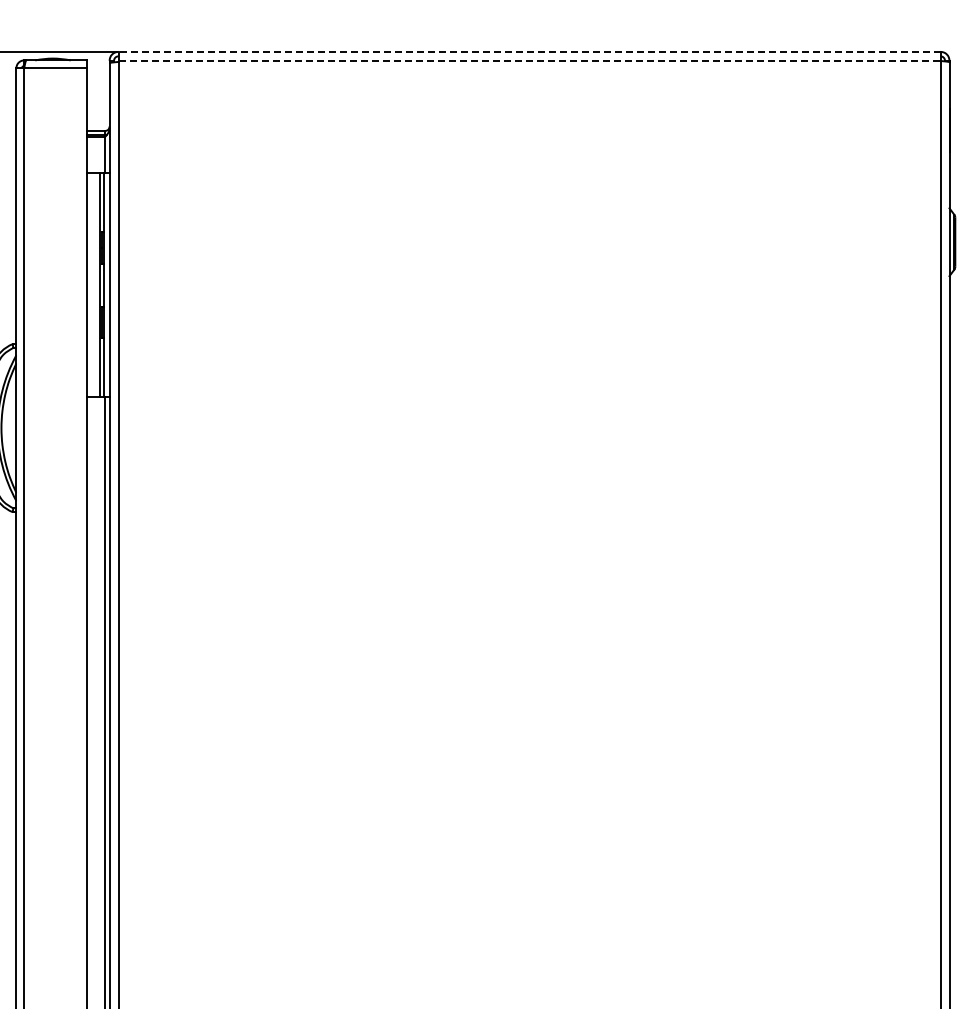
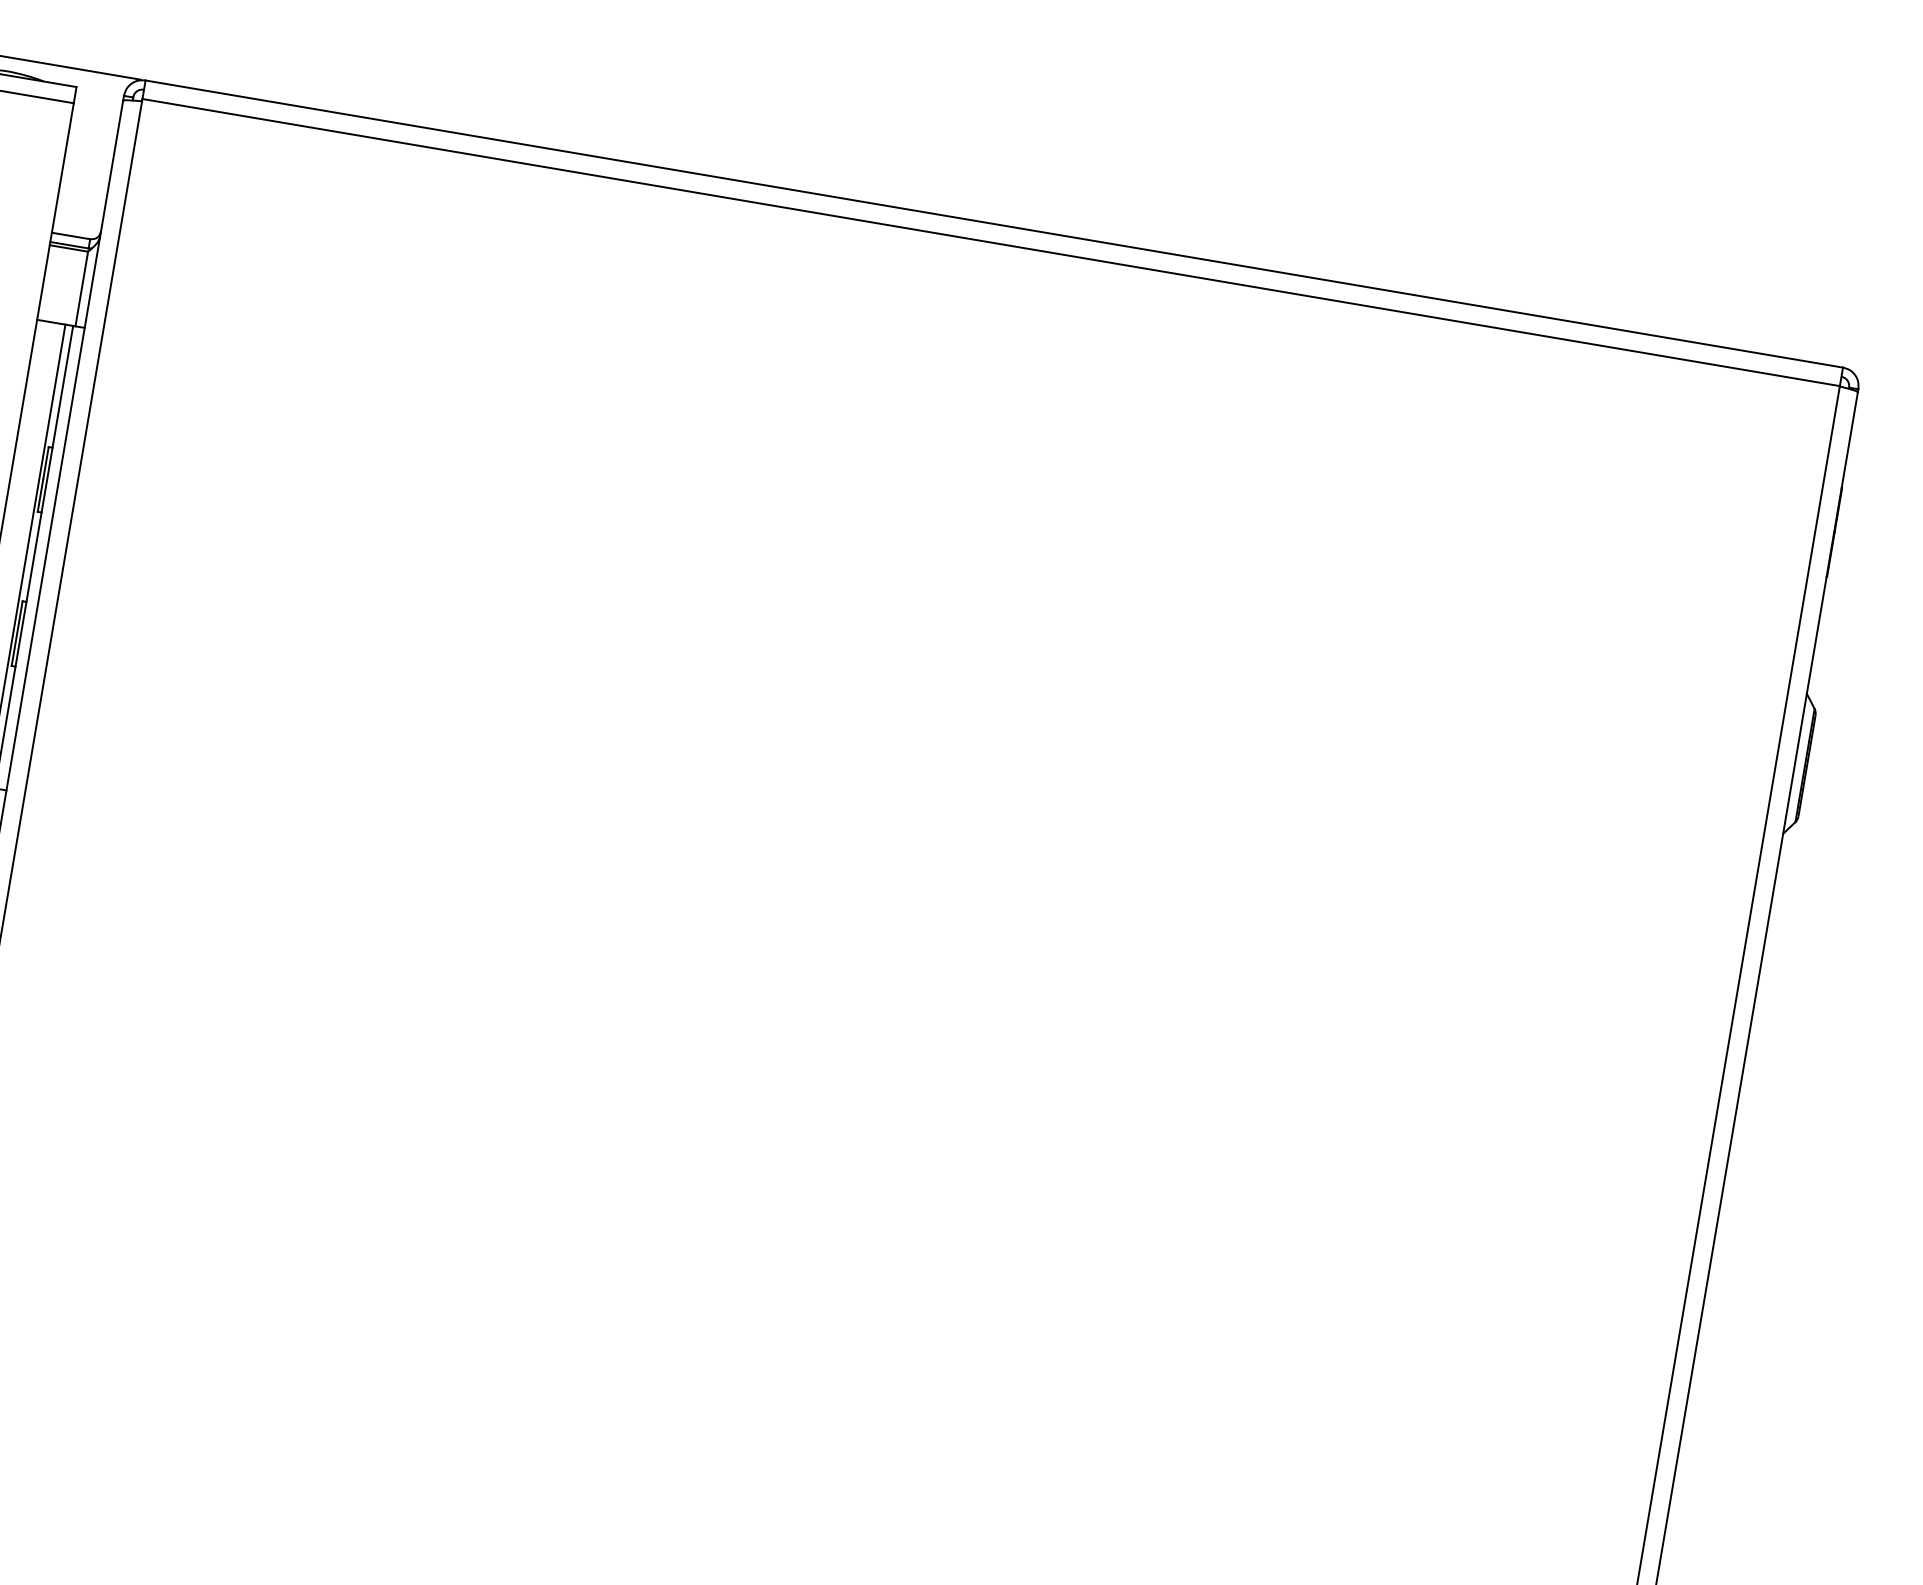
line: (529, 51) -> (994, 223), dashed -> solid
line: (529, 60) -> (991, 241), dashed -> solid

